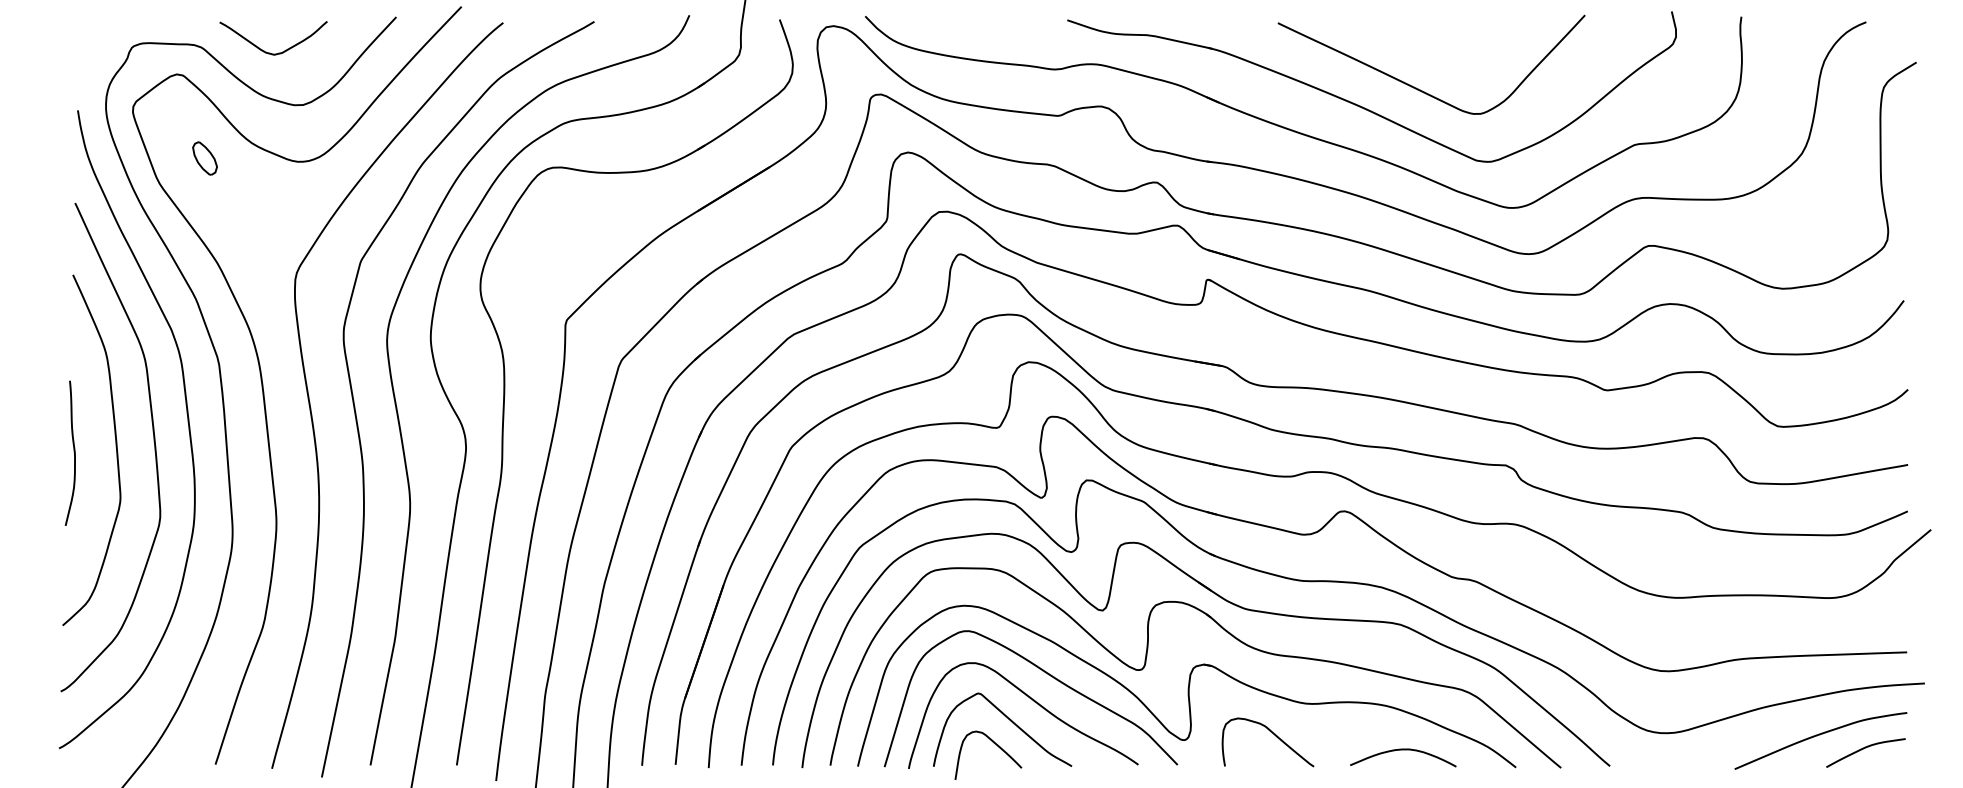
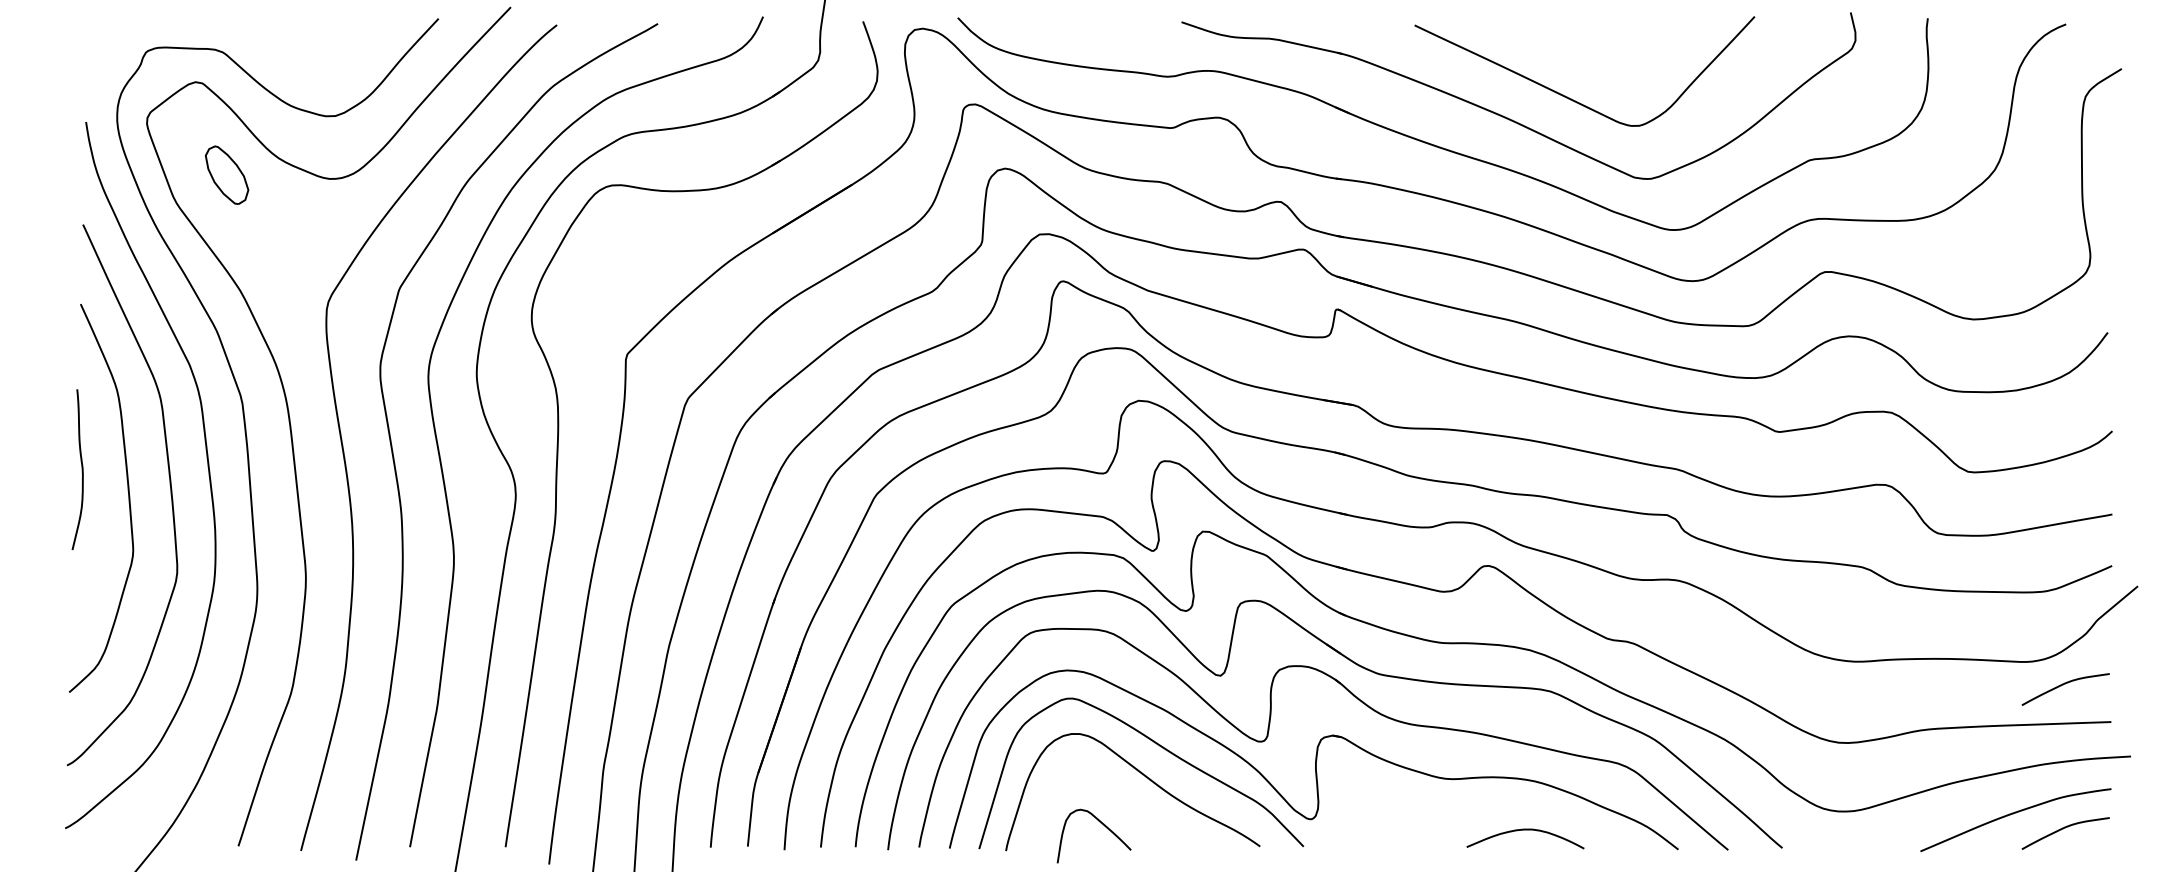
curve: (271, 53) -> (300, 58), removed
part: (204, 158) -> (226, 175), size x1.6
curve: (73, 453) -> (81, 469), moved
curve: (1863, 619) -> (2063, 685), added
curve: (1010, 721) -> (1118, 798), removed
curve: (1274, 734) -> (1410, 813), removed
curve: (1403, 750) -> (1525, 830), moved

